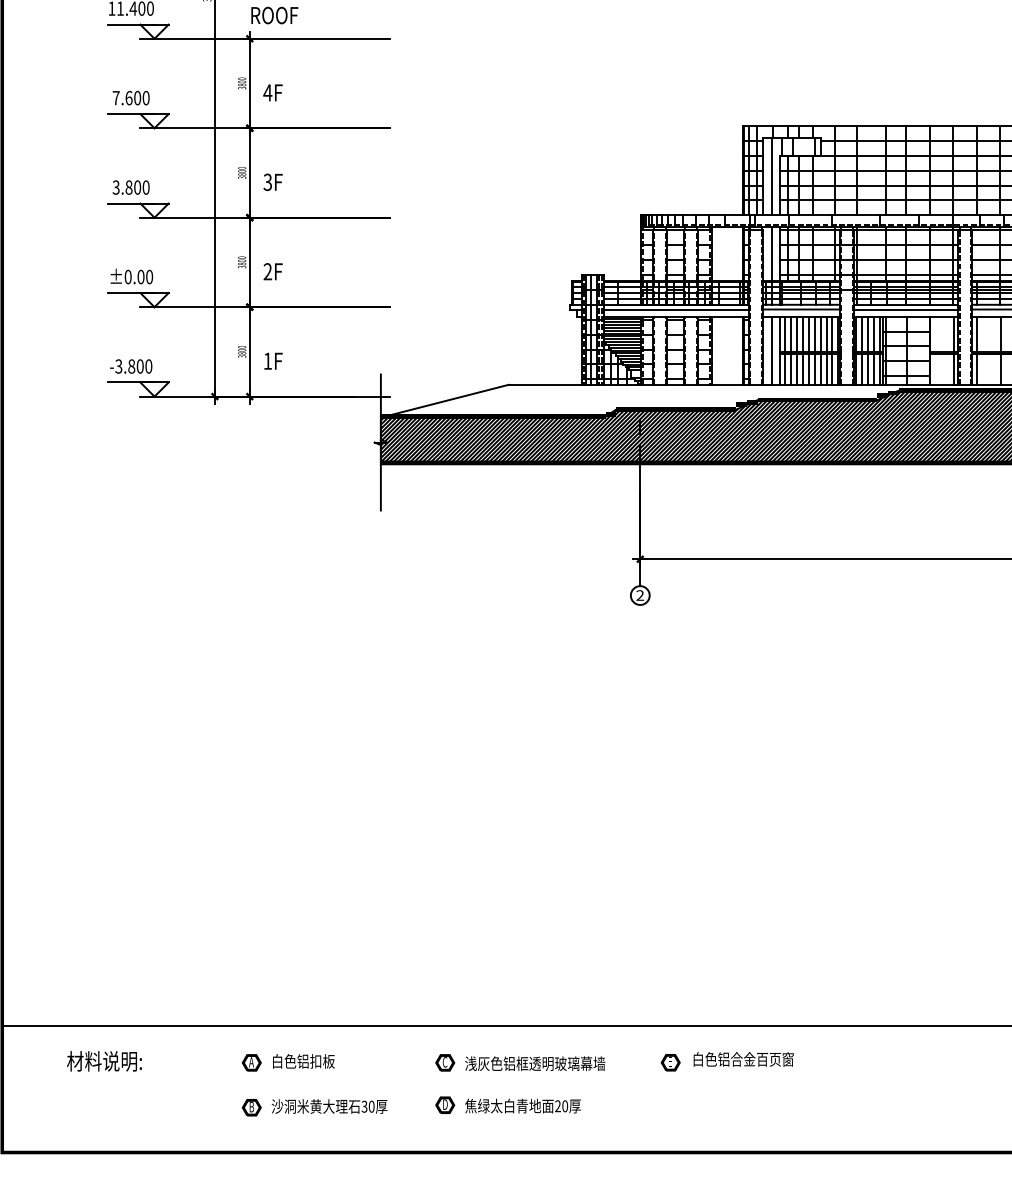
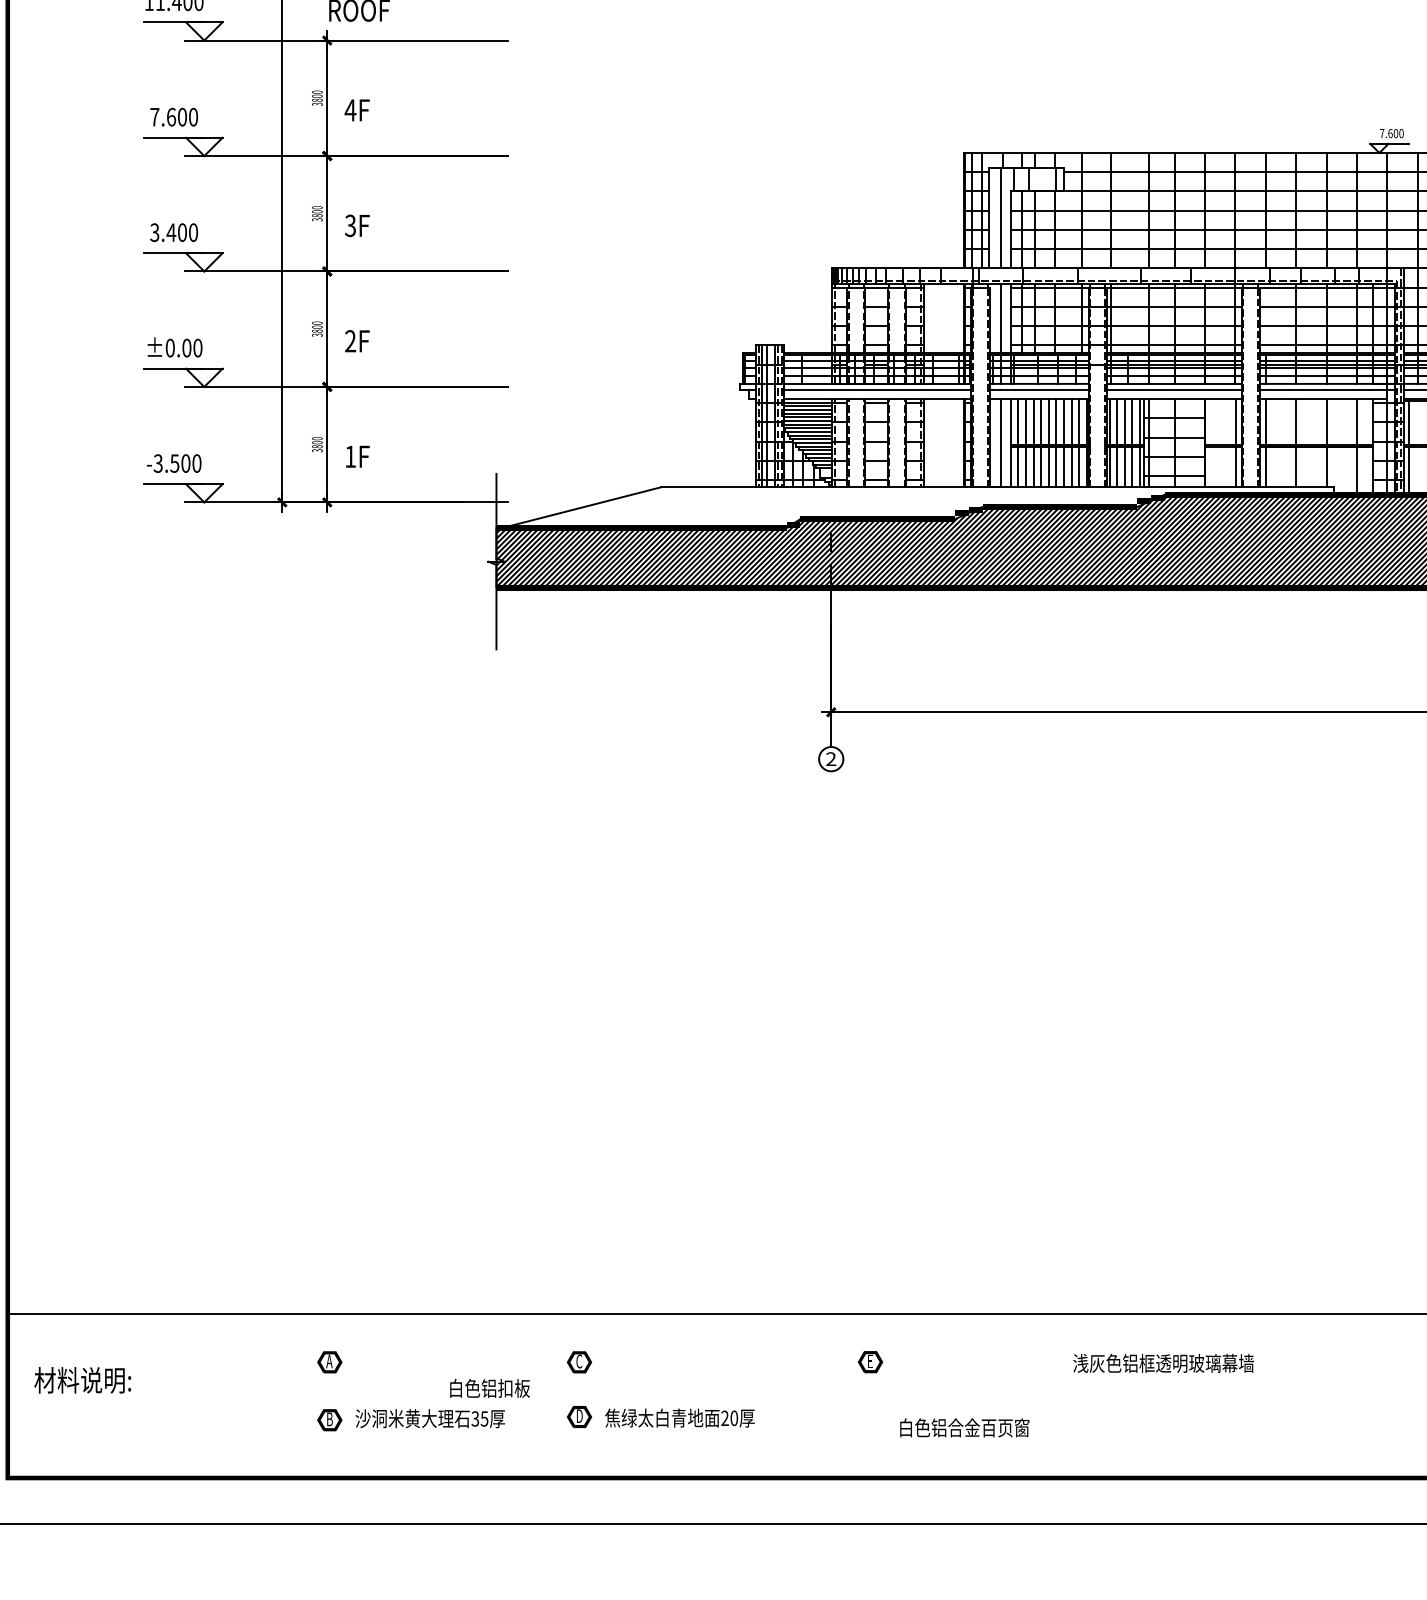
text: (129, 187) -> (171, 232), 3.800 -> 3.400
text: (131, 366) -> (174, 463), -3.800 -> -3.500
text: (743, 1059) -> (964, 1427), moved
text: (104, 1061) -> (82, 1380), moved
text: (303, 1061) -> (489, 1388), moved
text: (535, 1063) -> (1163, 1363), moved
text: (371, 1106) -> (484, 1418), 30 -> 35

